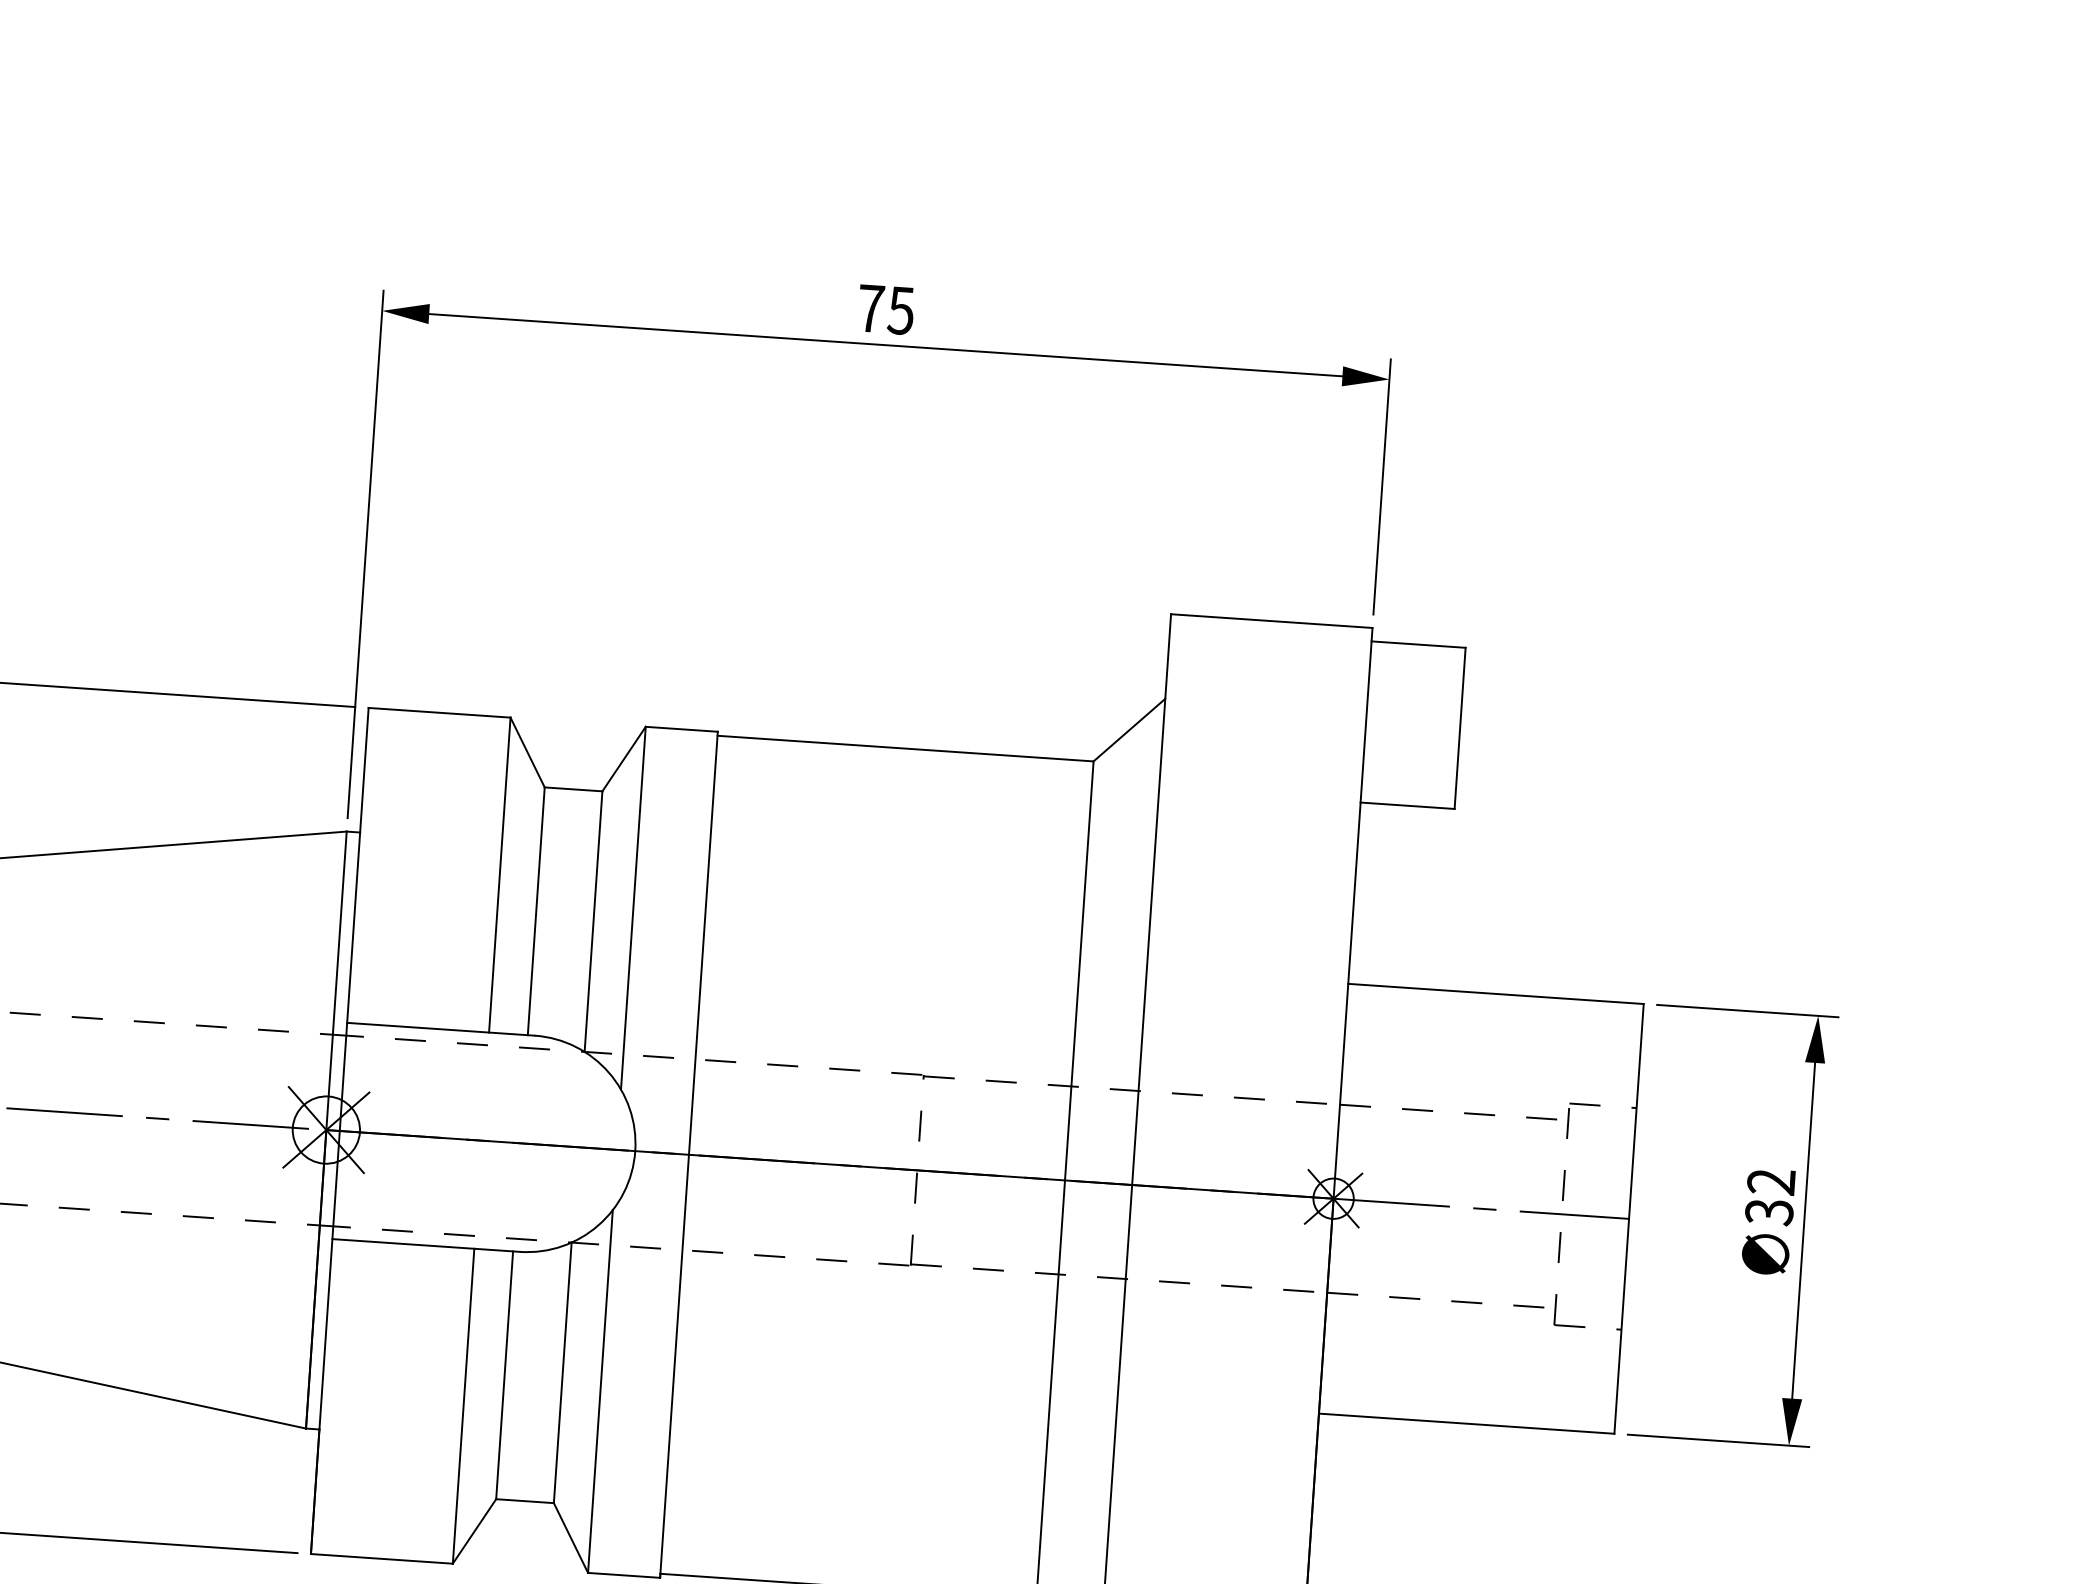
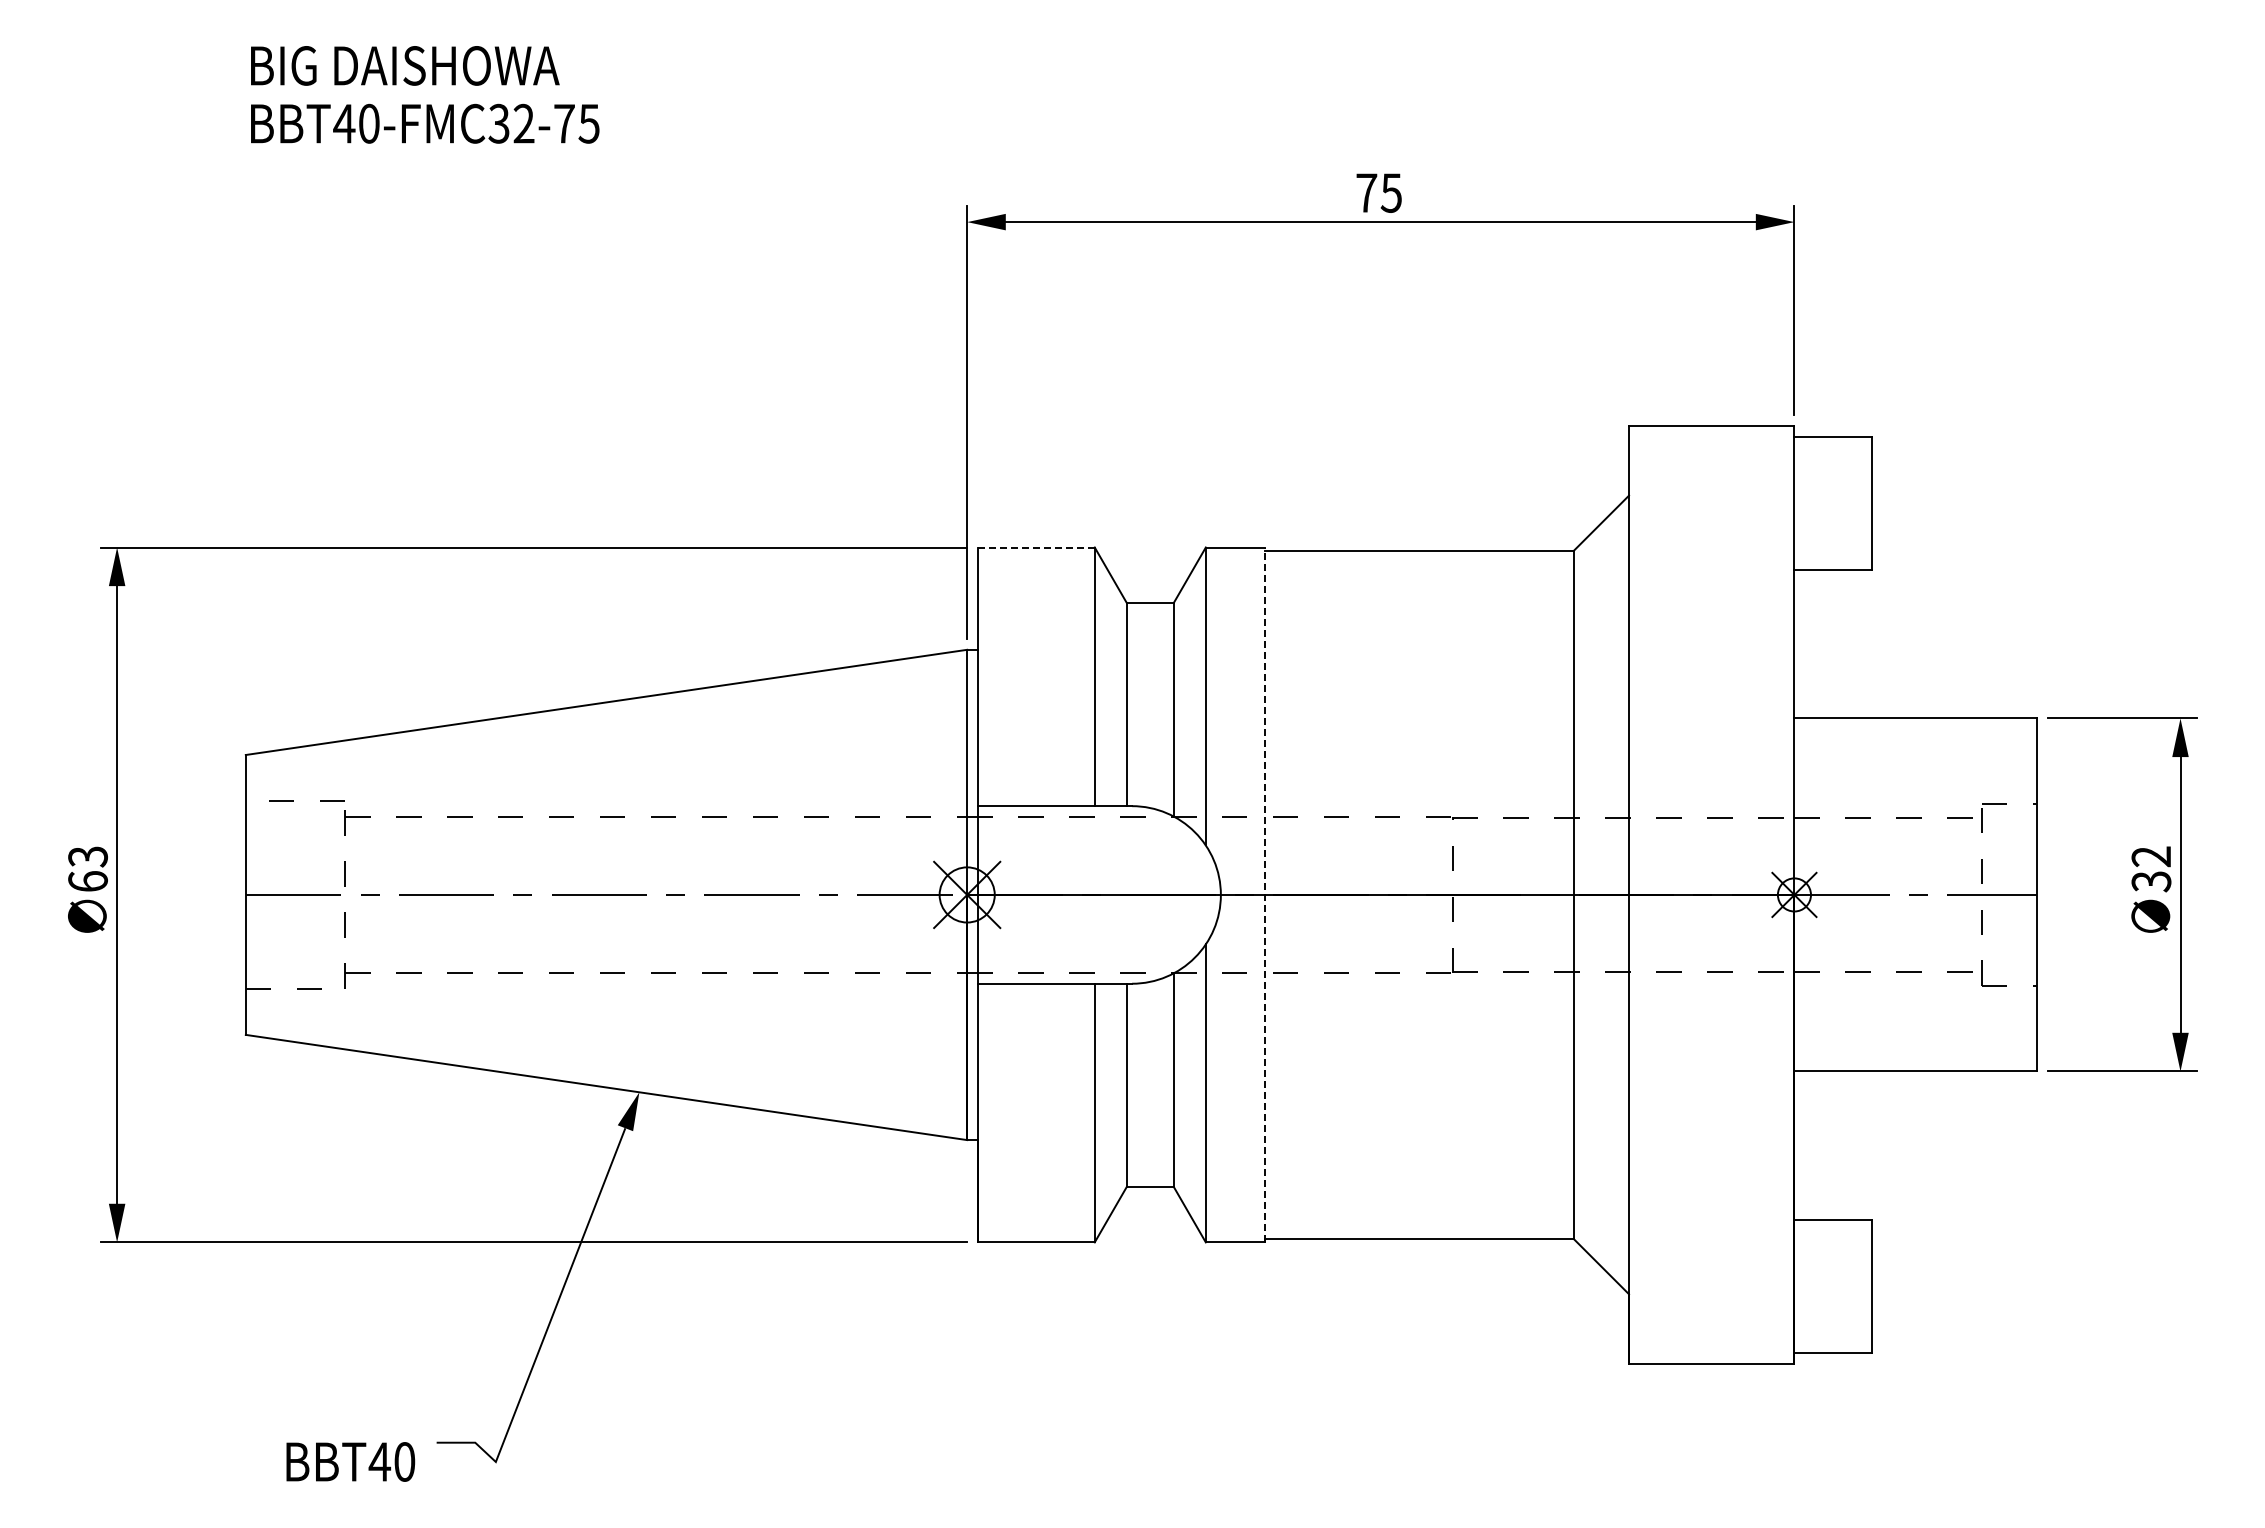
line: (440, 712) -> (1037, 547), solid -> dashed
line: (689, 1154) -> (1265, 894), solid -> dashed

